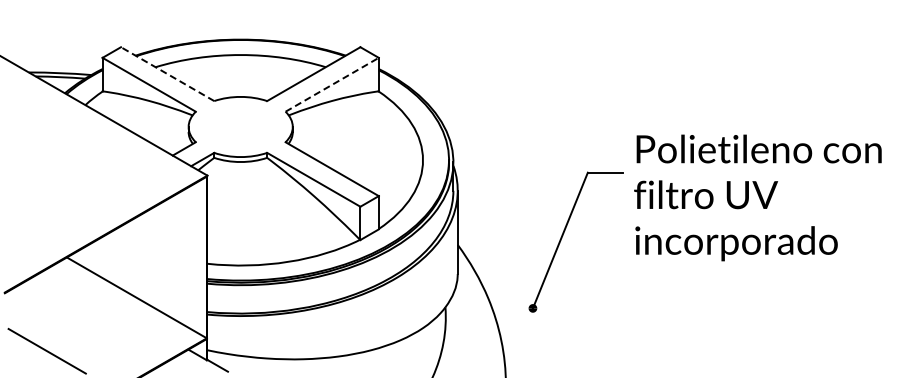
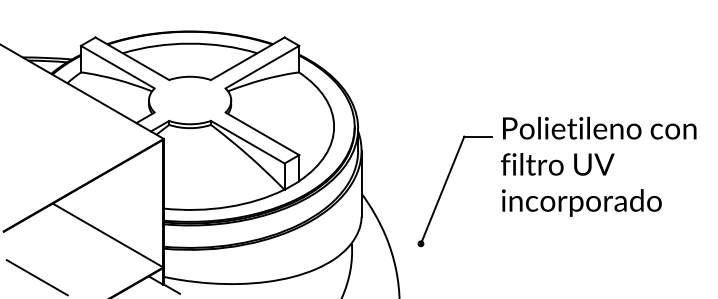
line: (167, 74) -> (132, 59), dashed -> solid
line: (332, 84) -> (262, 66), dashed -> solid
text: (757, 197) -> (598, 166), moved

